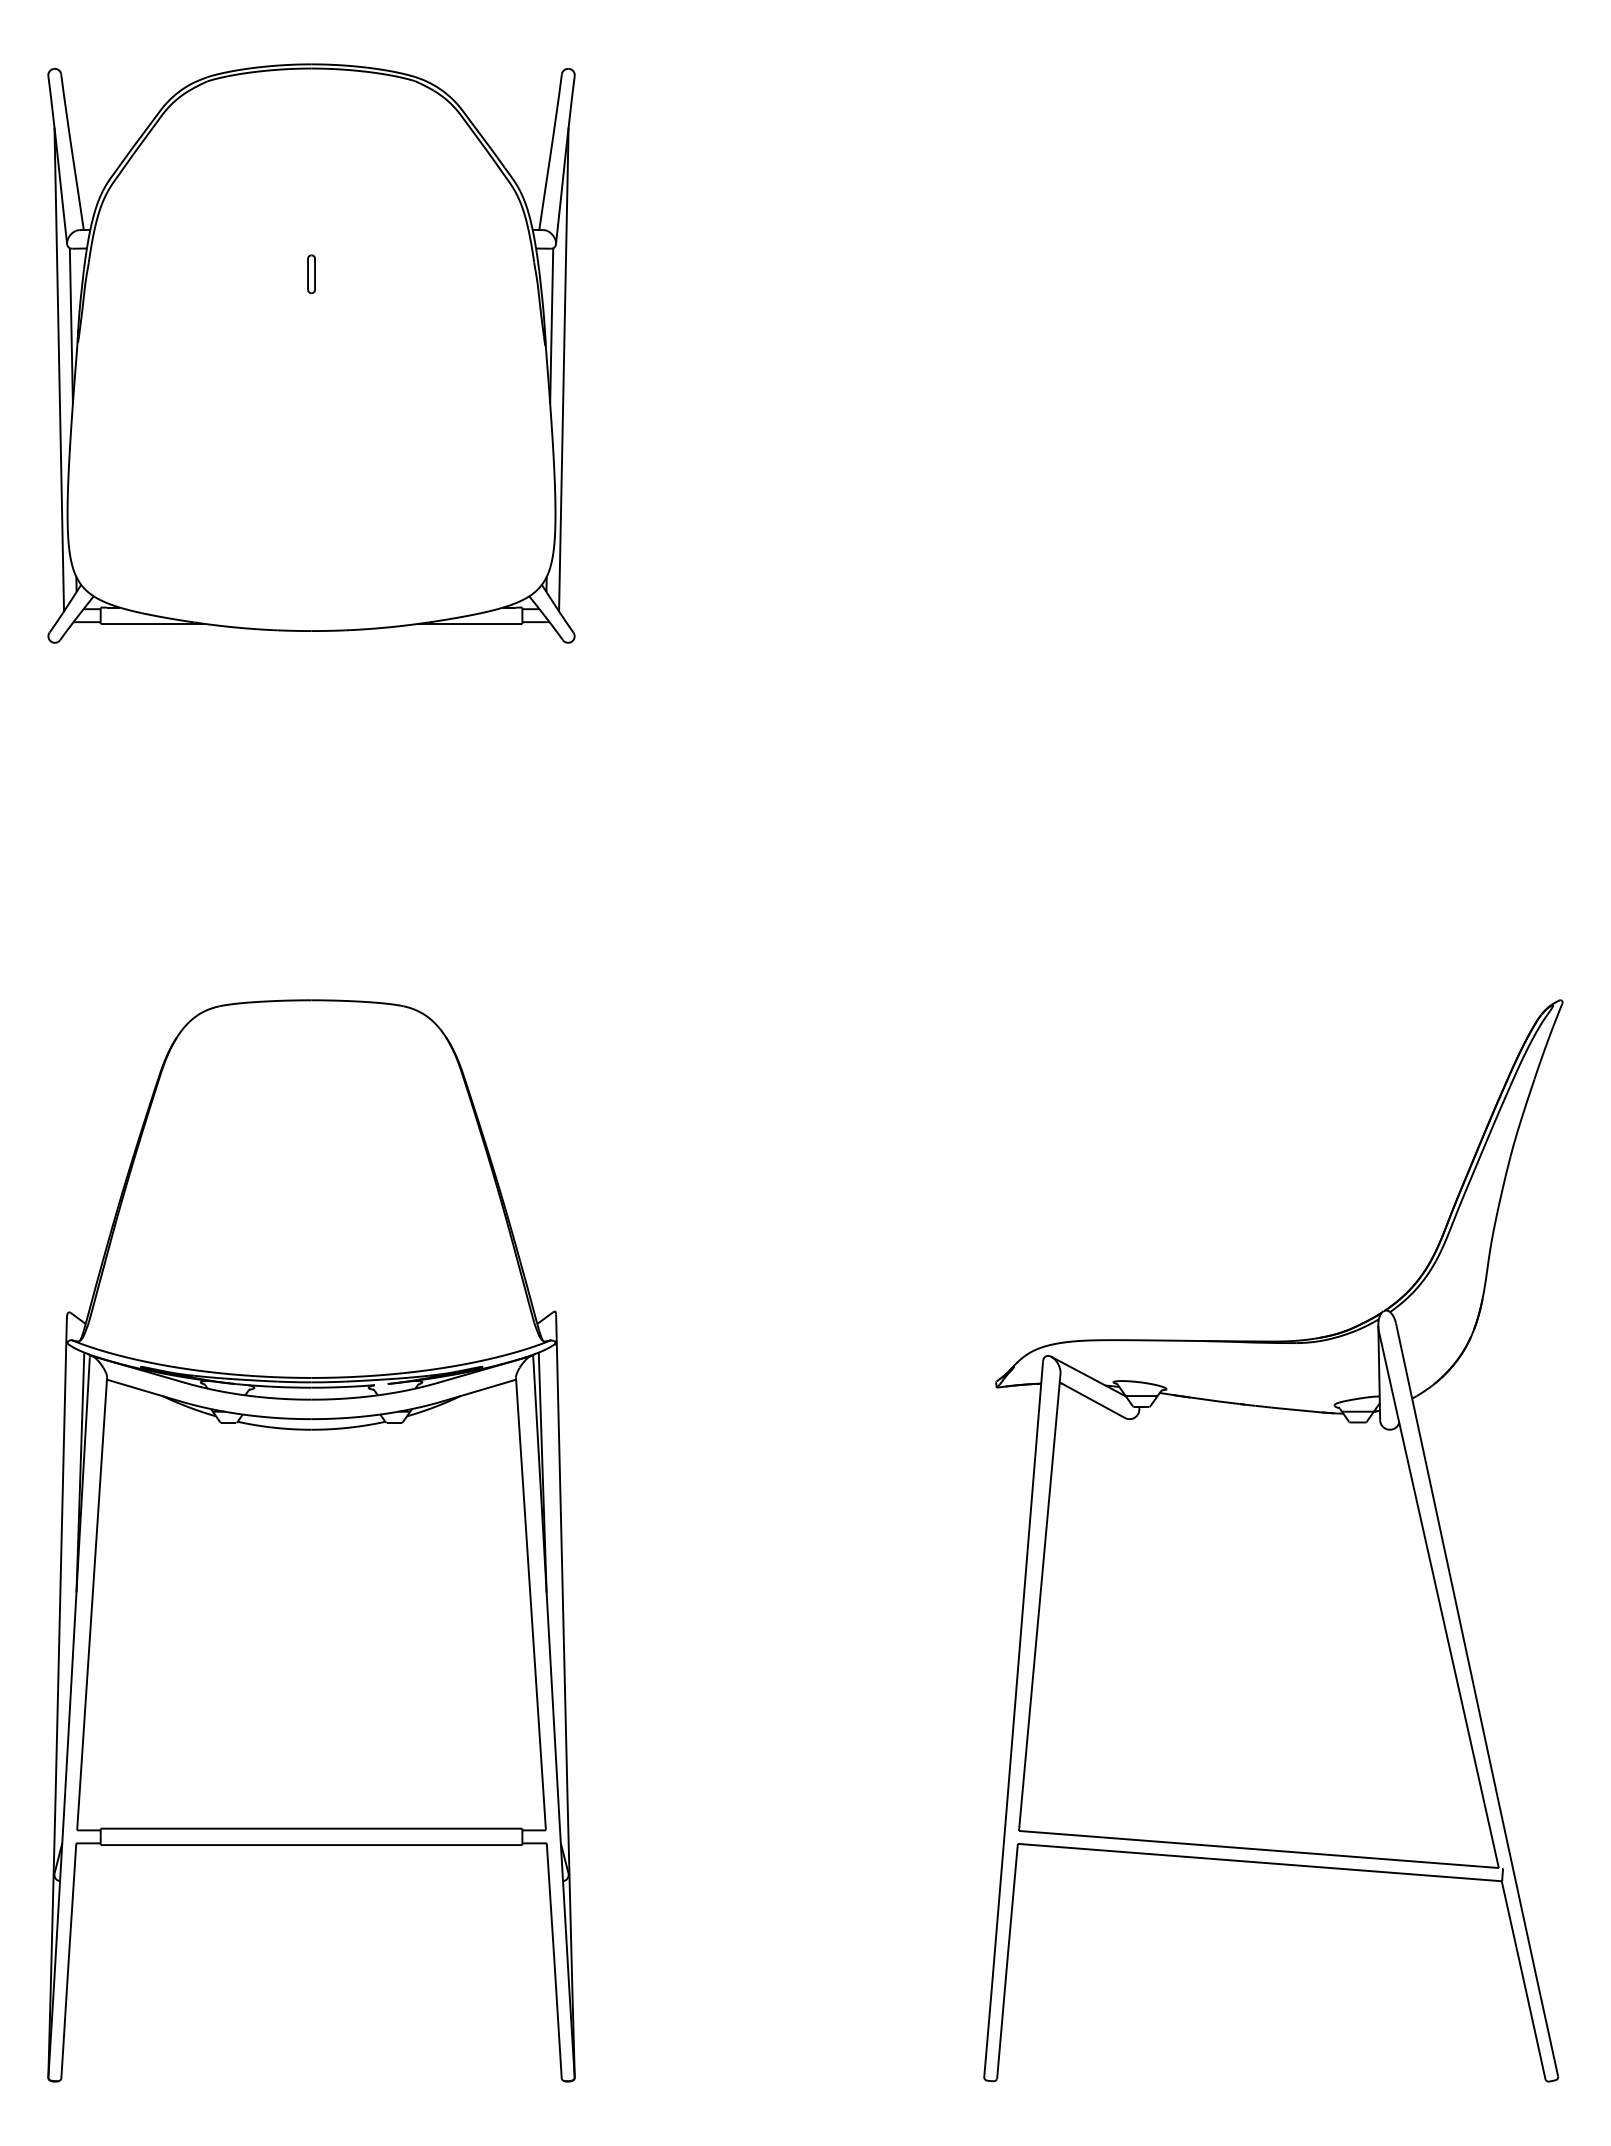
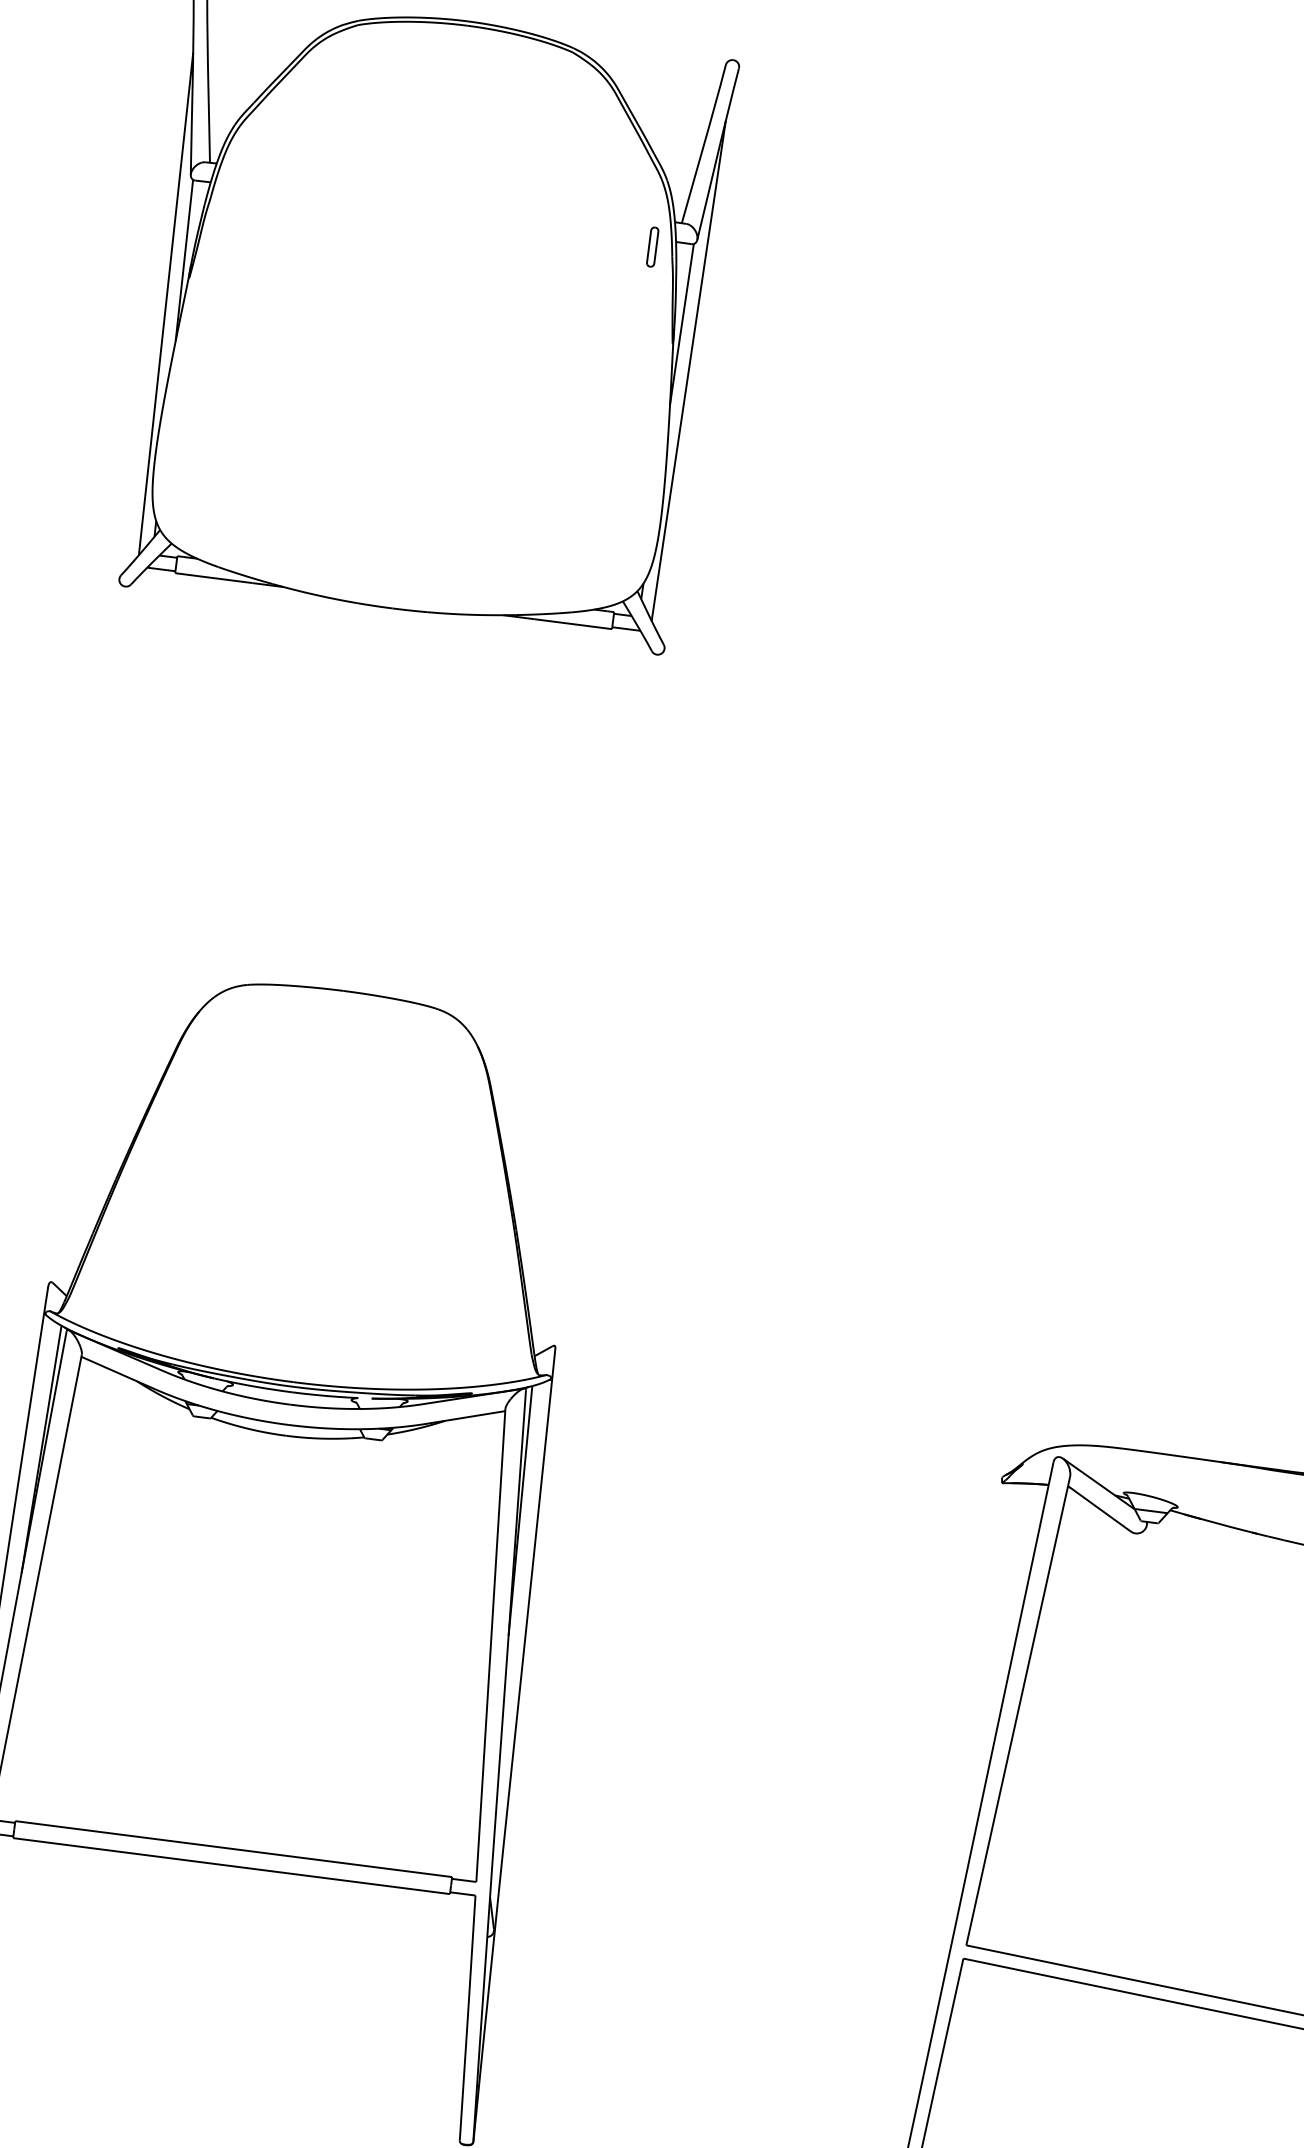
part: (311, 274) -> (652, 247), moved

